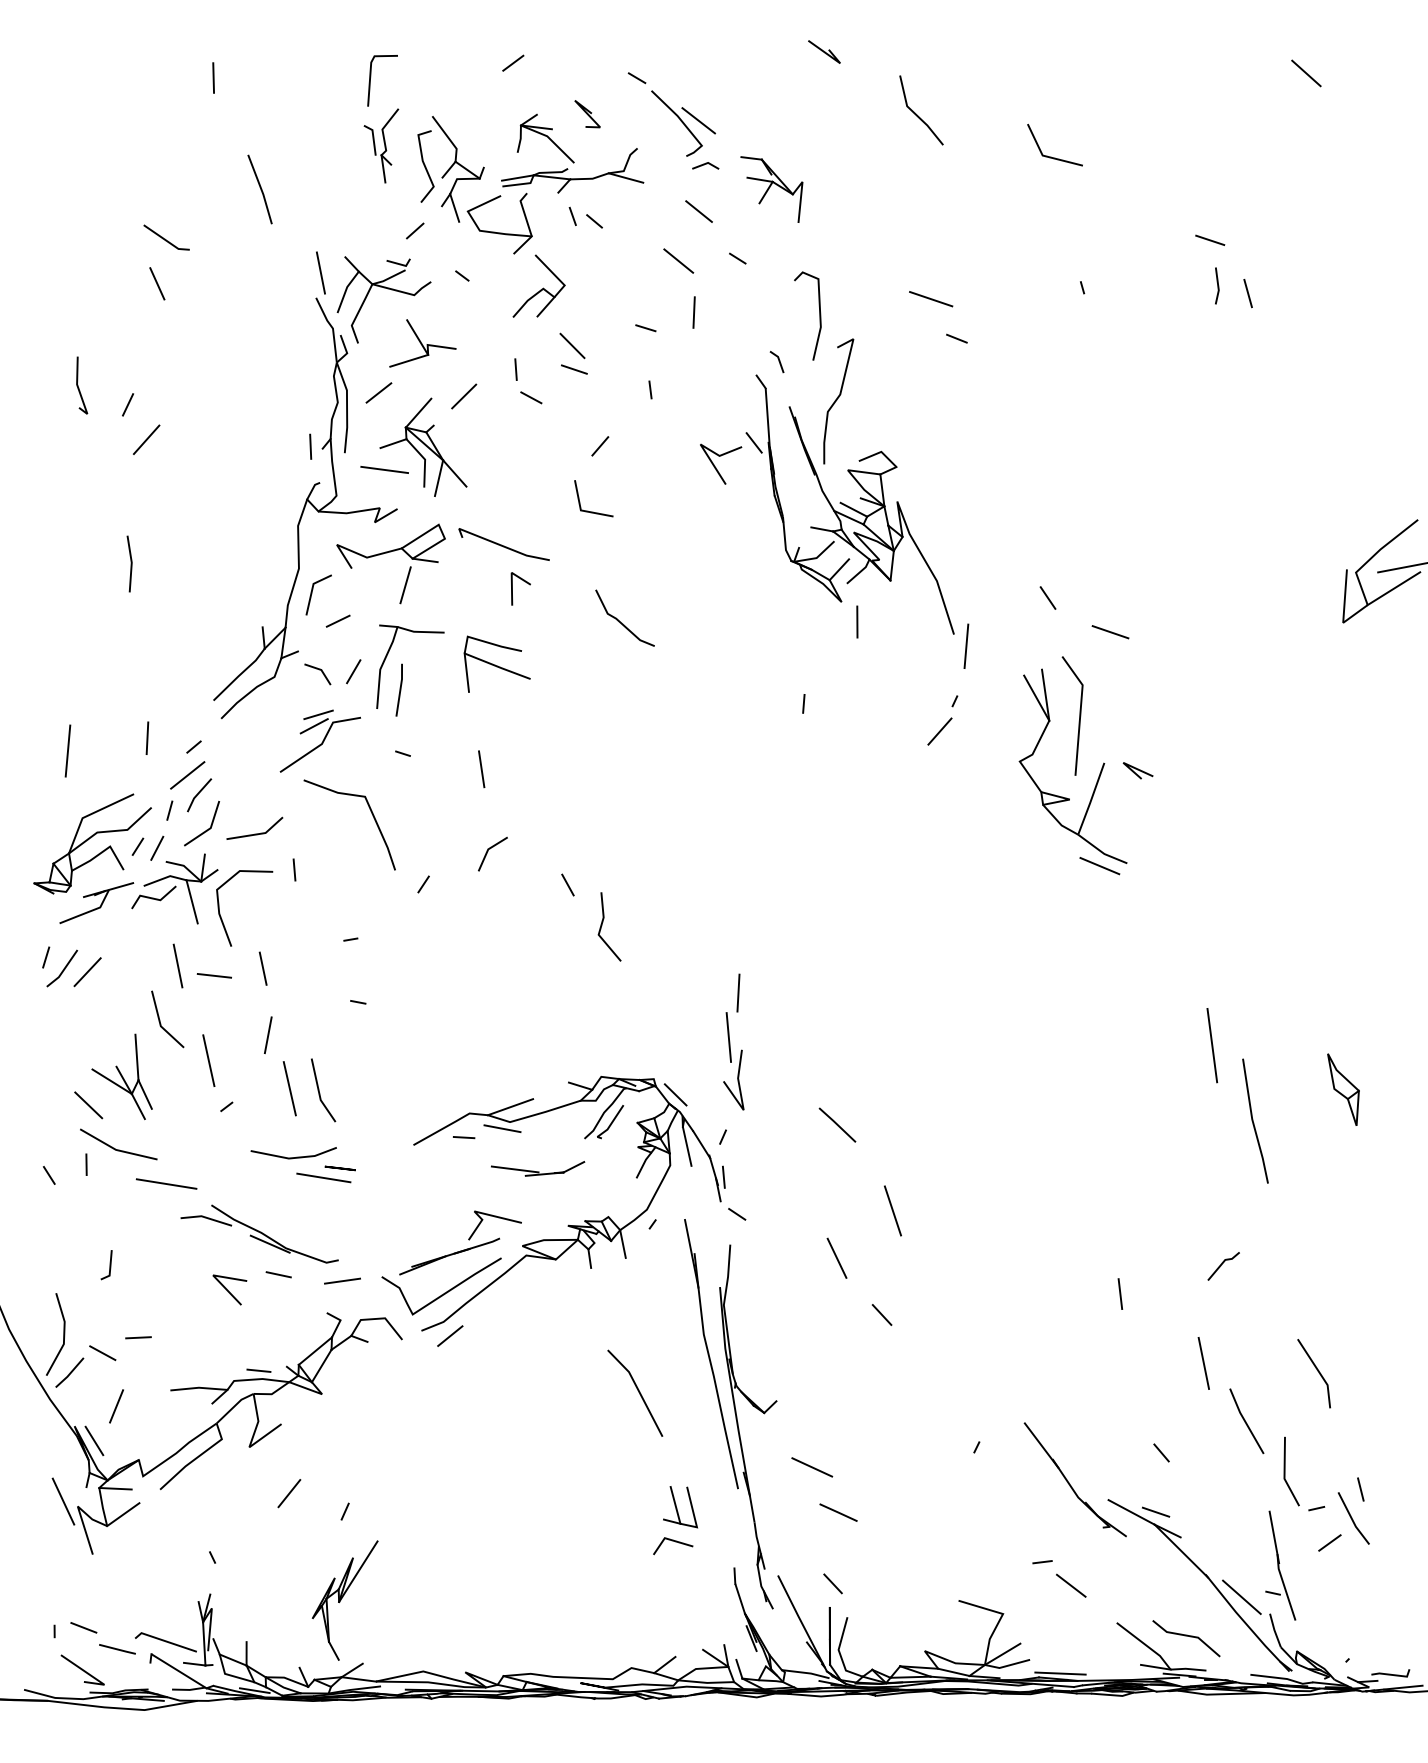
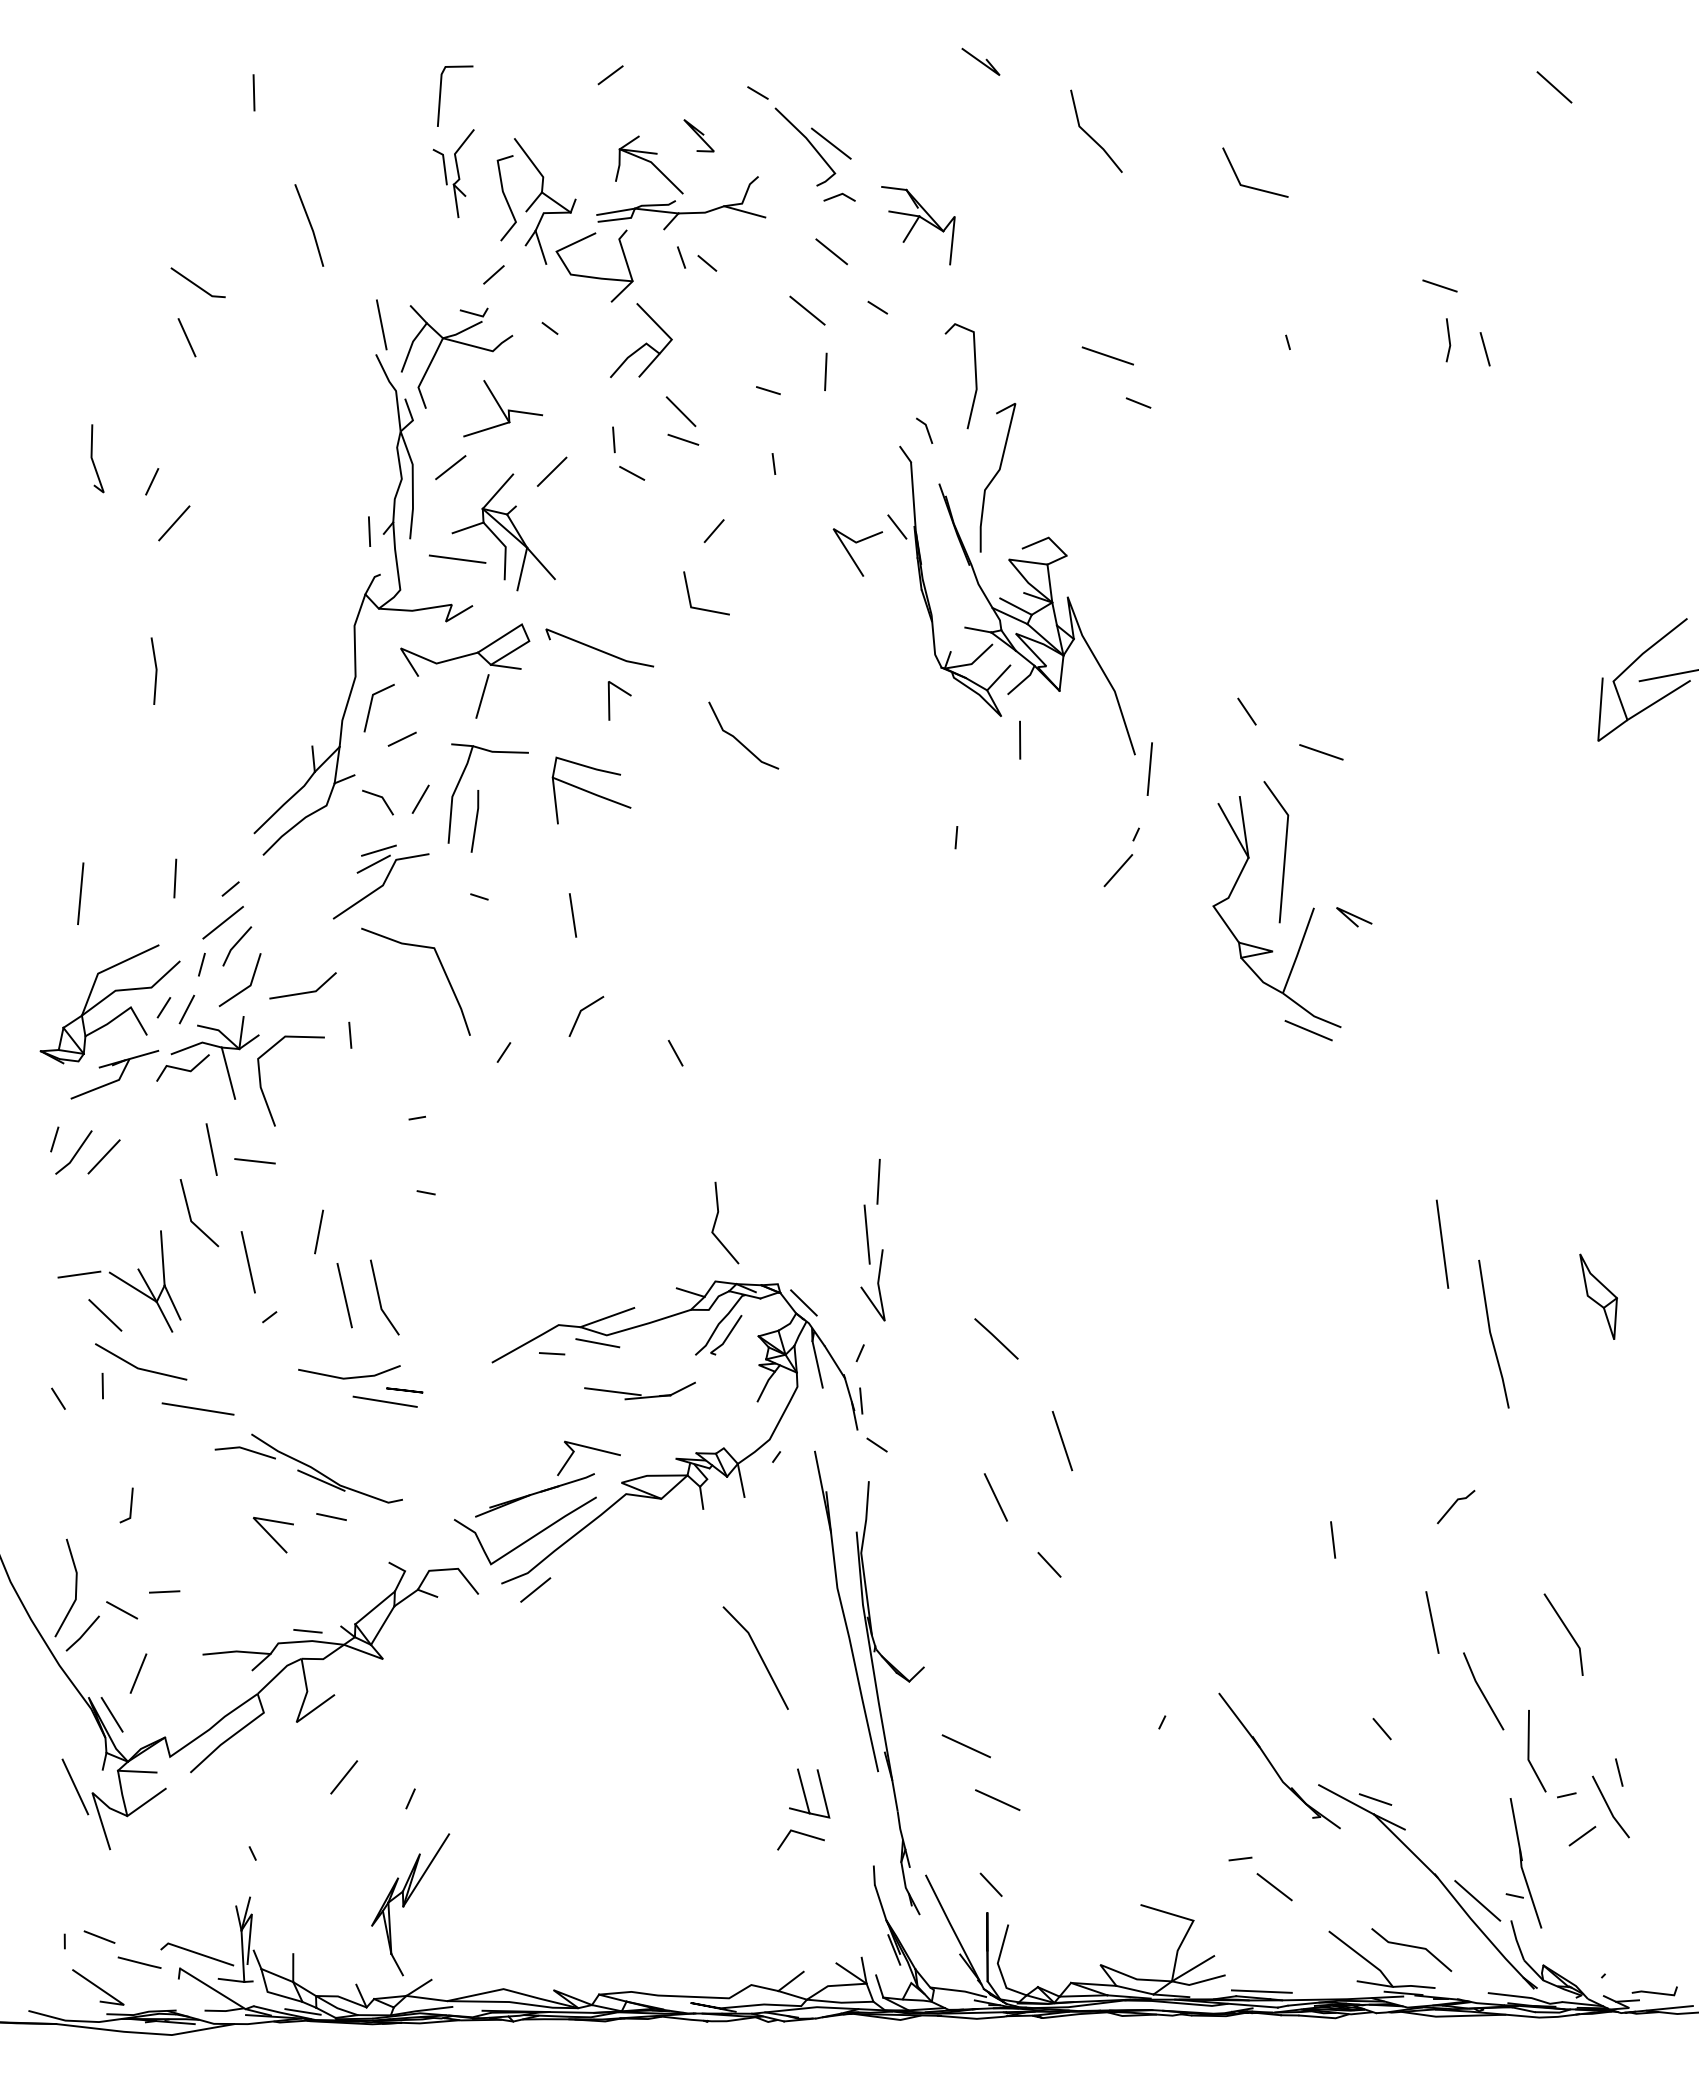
line: (603, 923) -> (717, 1218), moved
line: (263, 968) -> (313, 1152), removed
line: (342, 1281) -> (79, 1274), moved

